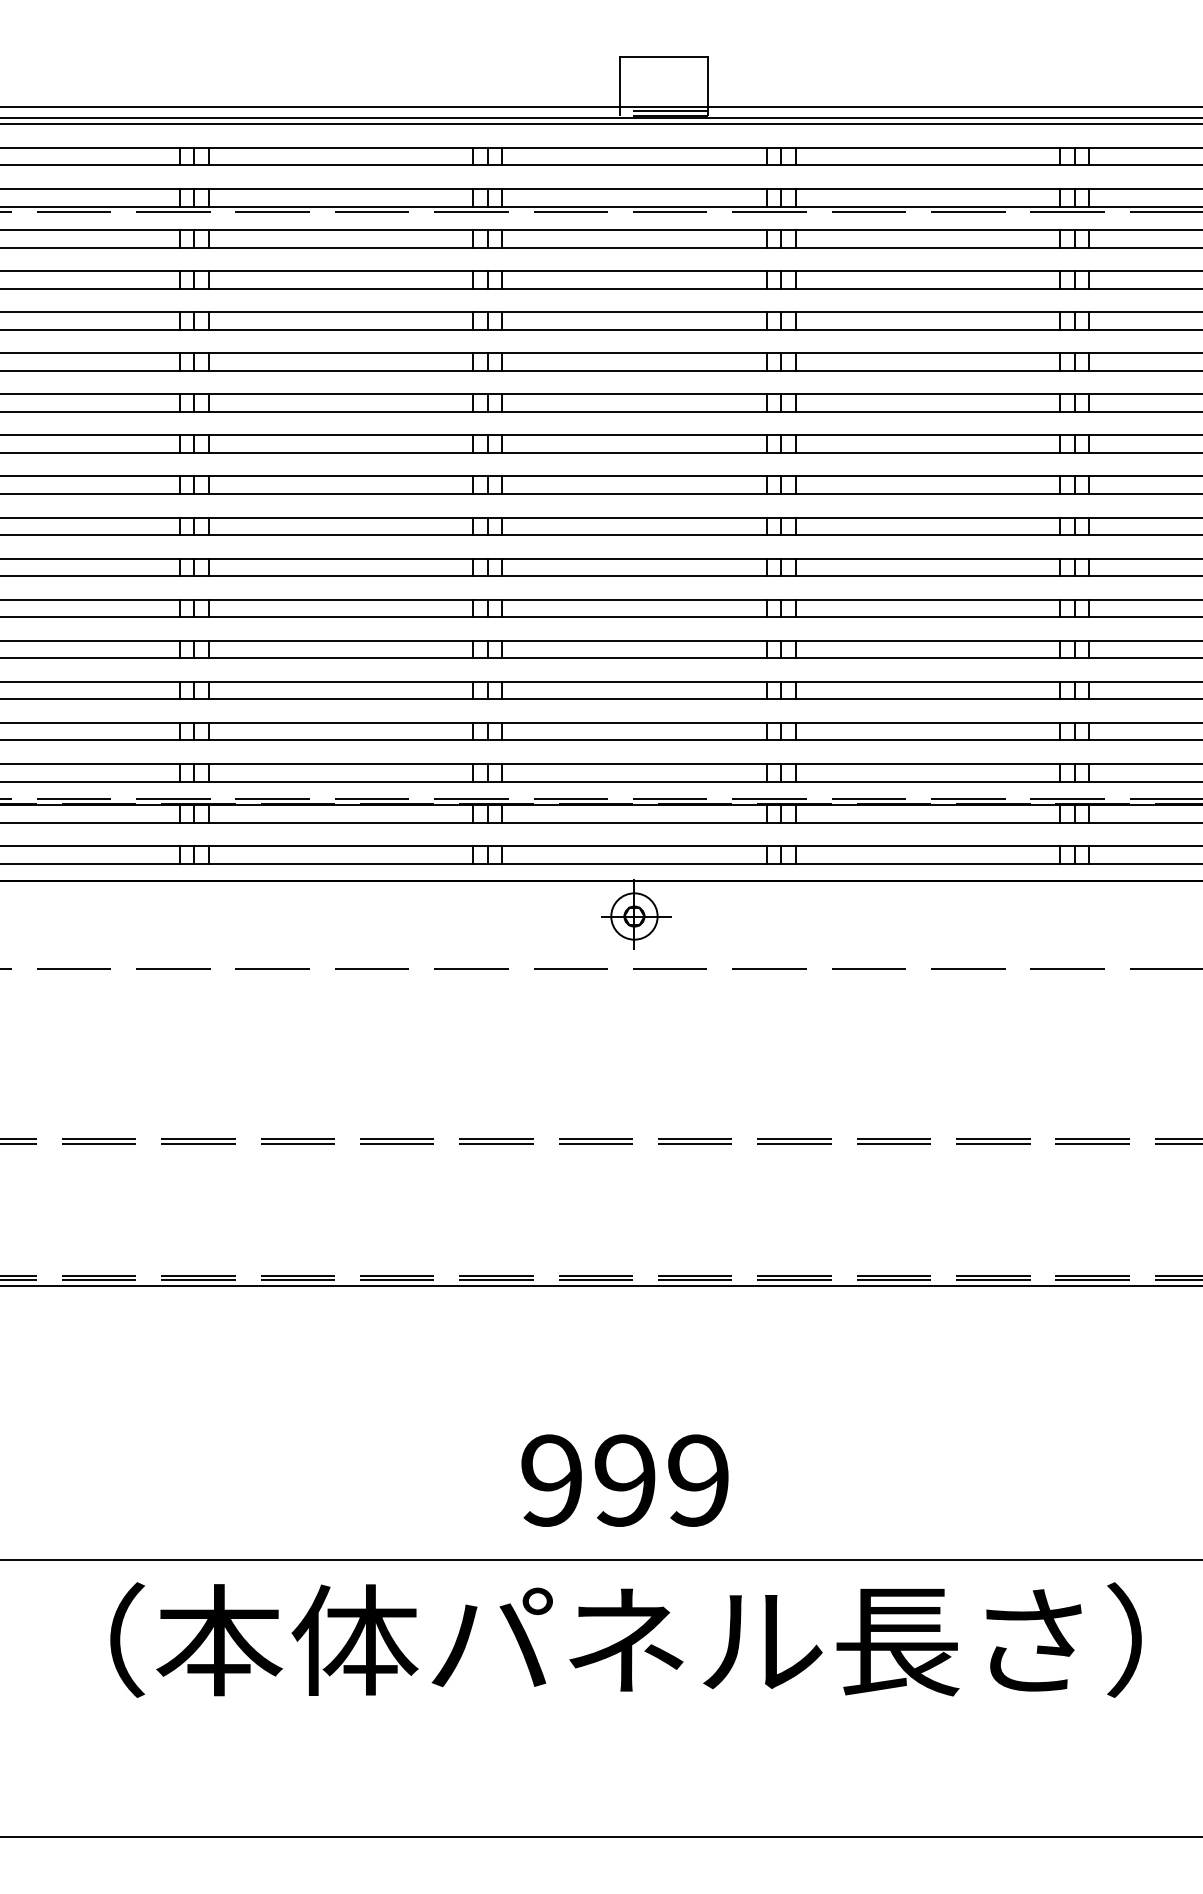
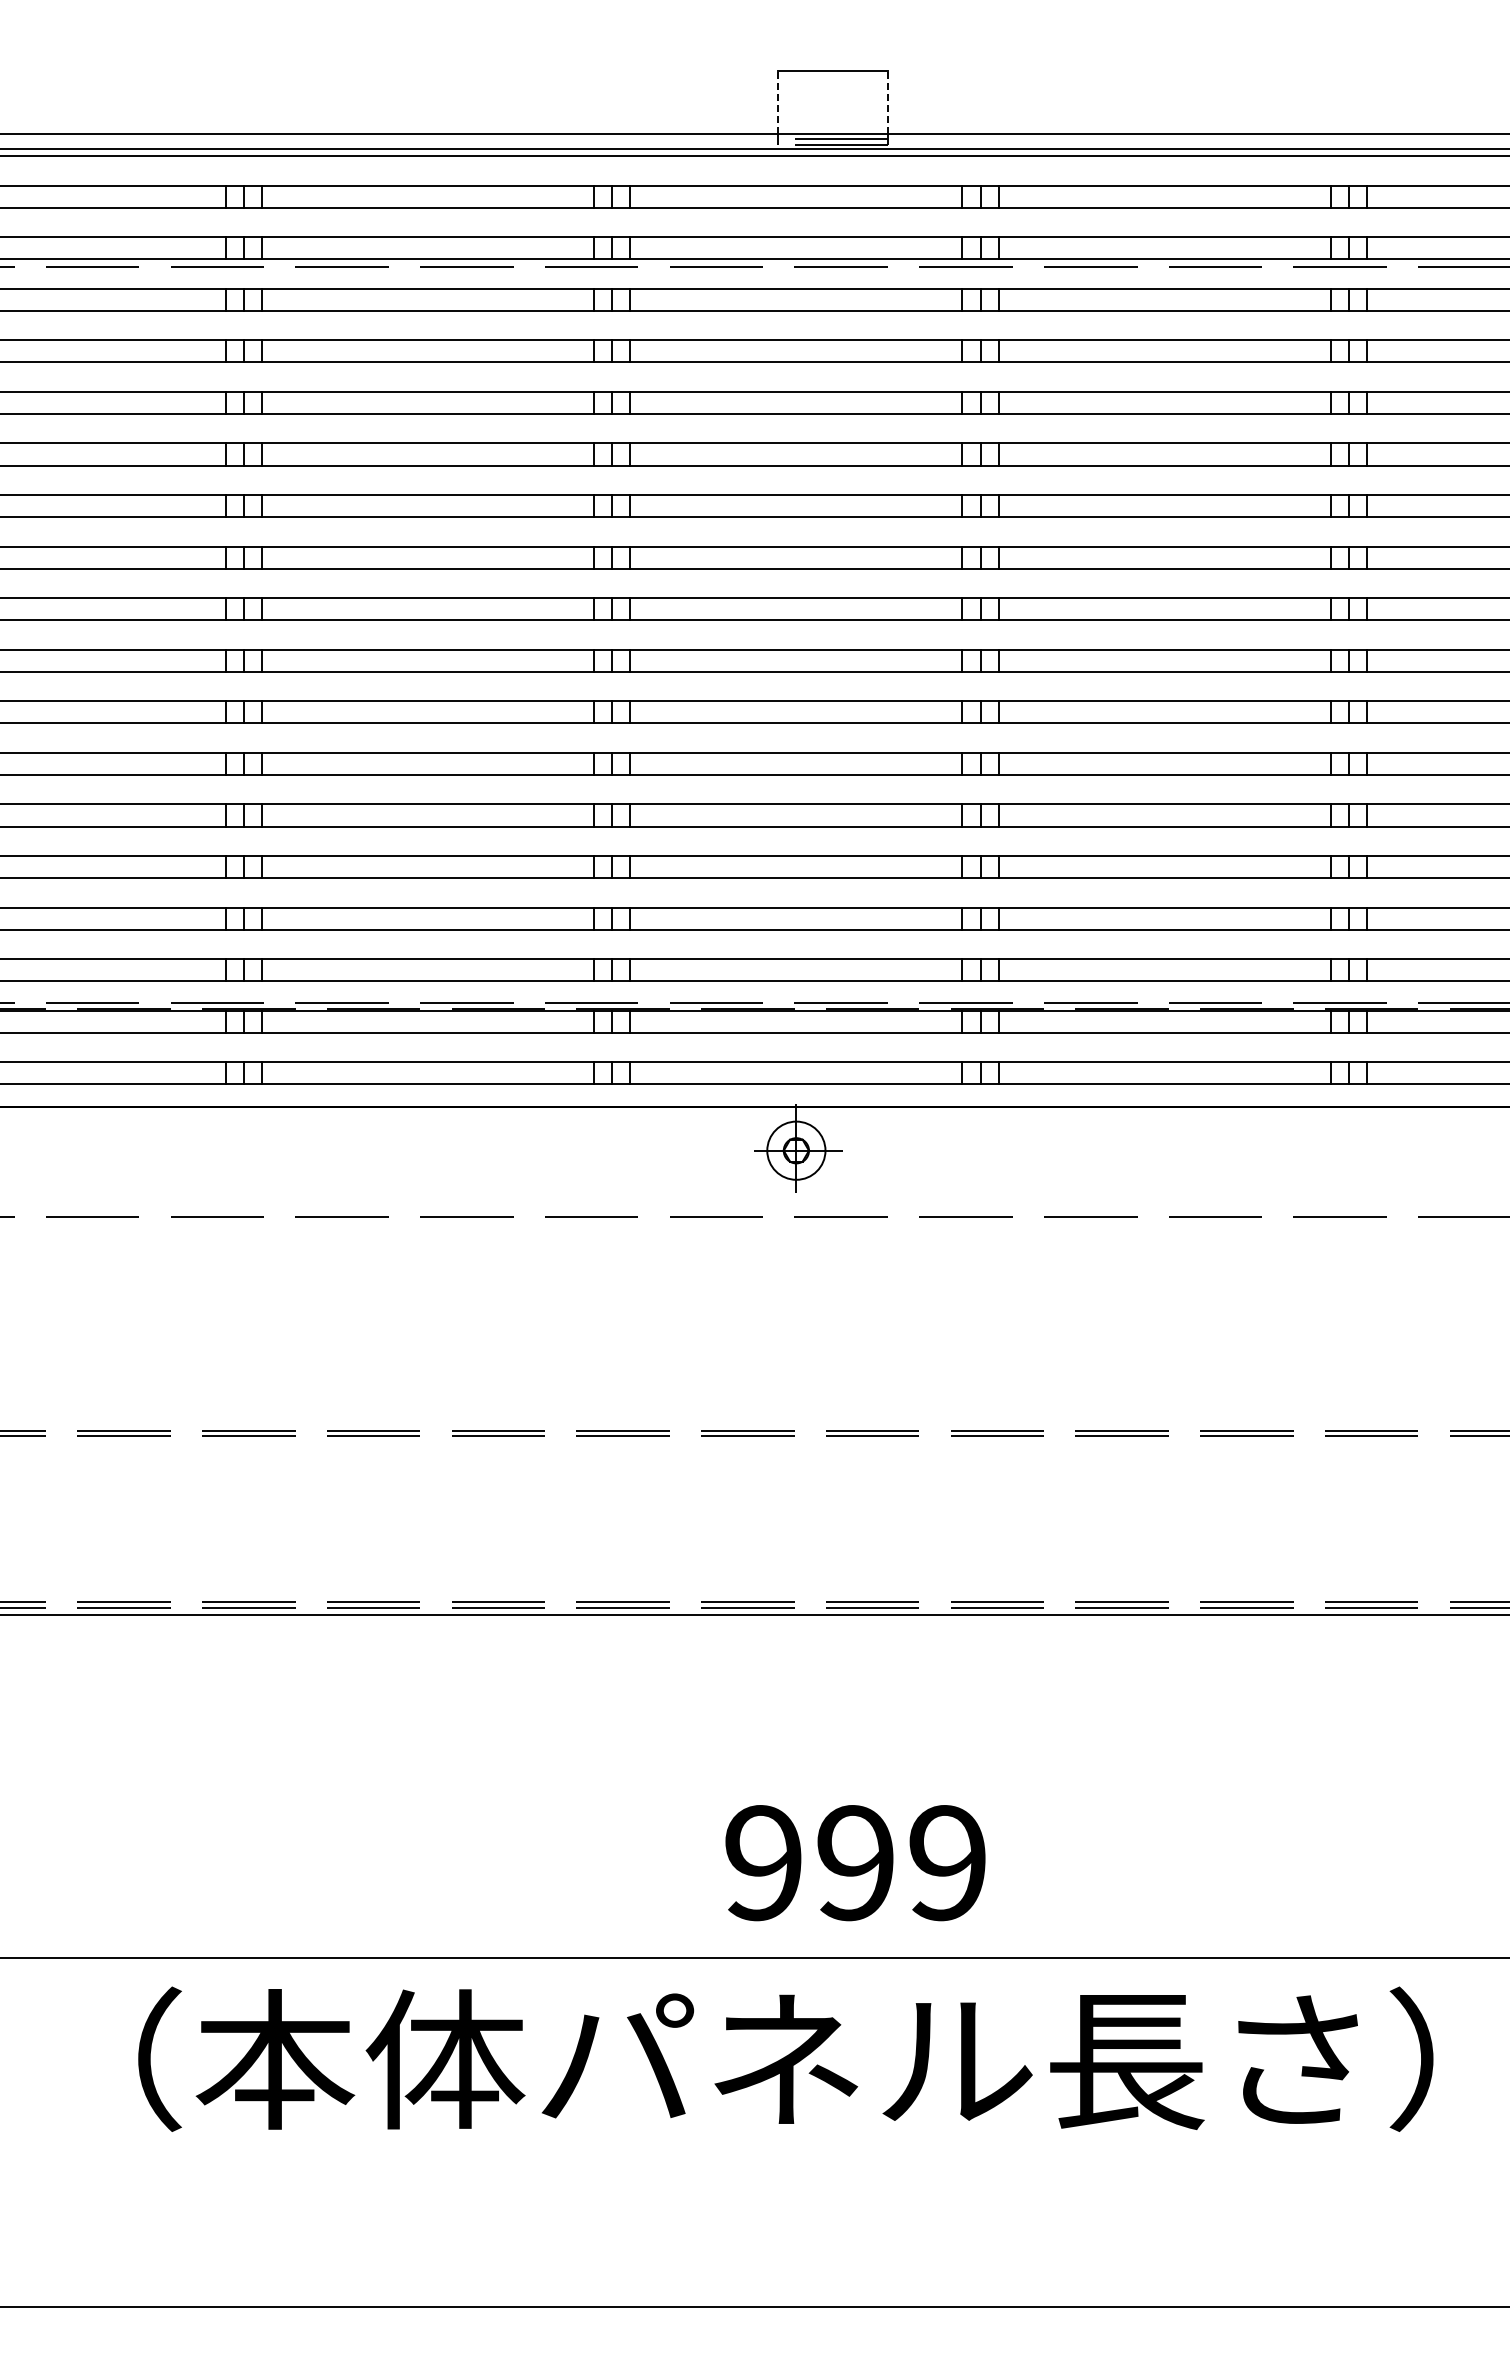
line: (619, 81) -> (777, 102), solid -> dashed
line: (707, 81) -> (888, 102), solid -> dashed
text: (624, 1480) -> (855, 1863), moved

